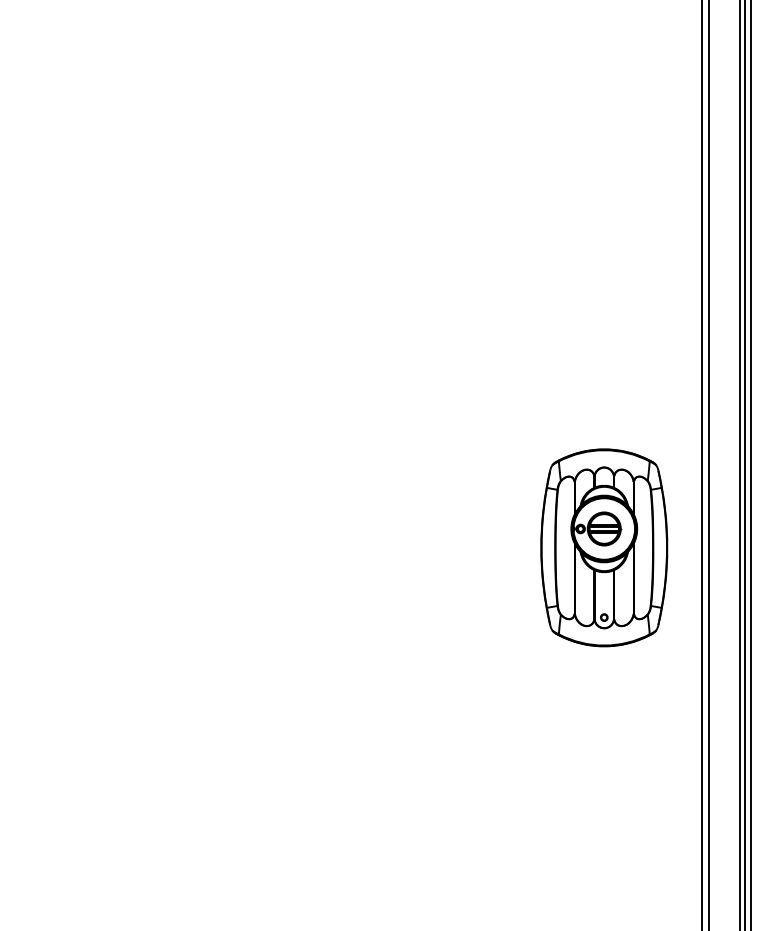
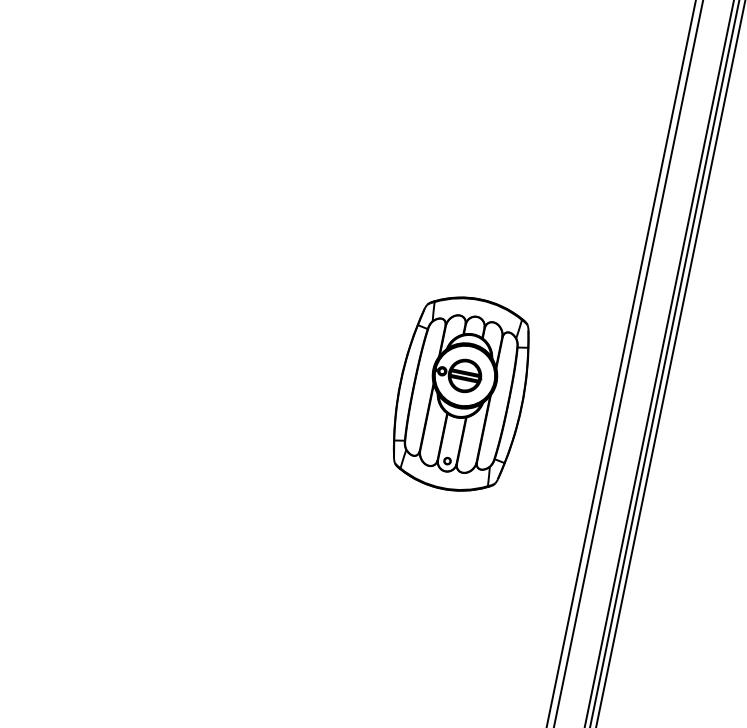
part: (604, 547) -> (461, 393), moved

